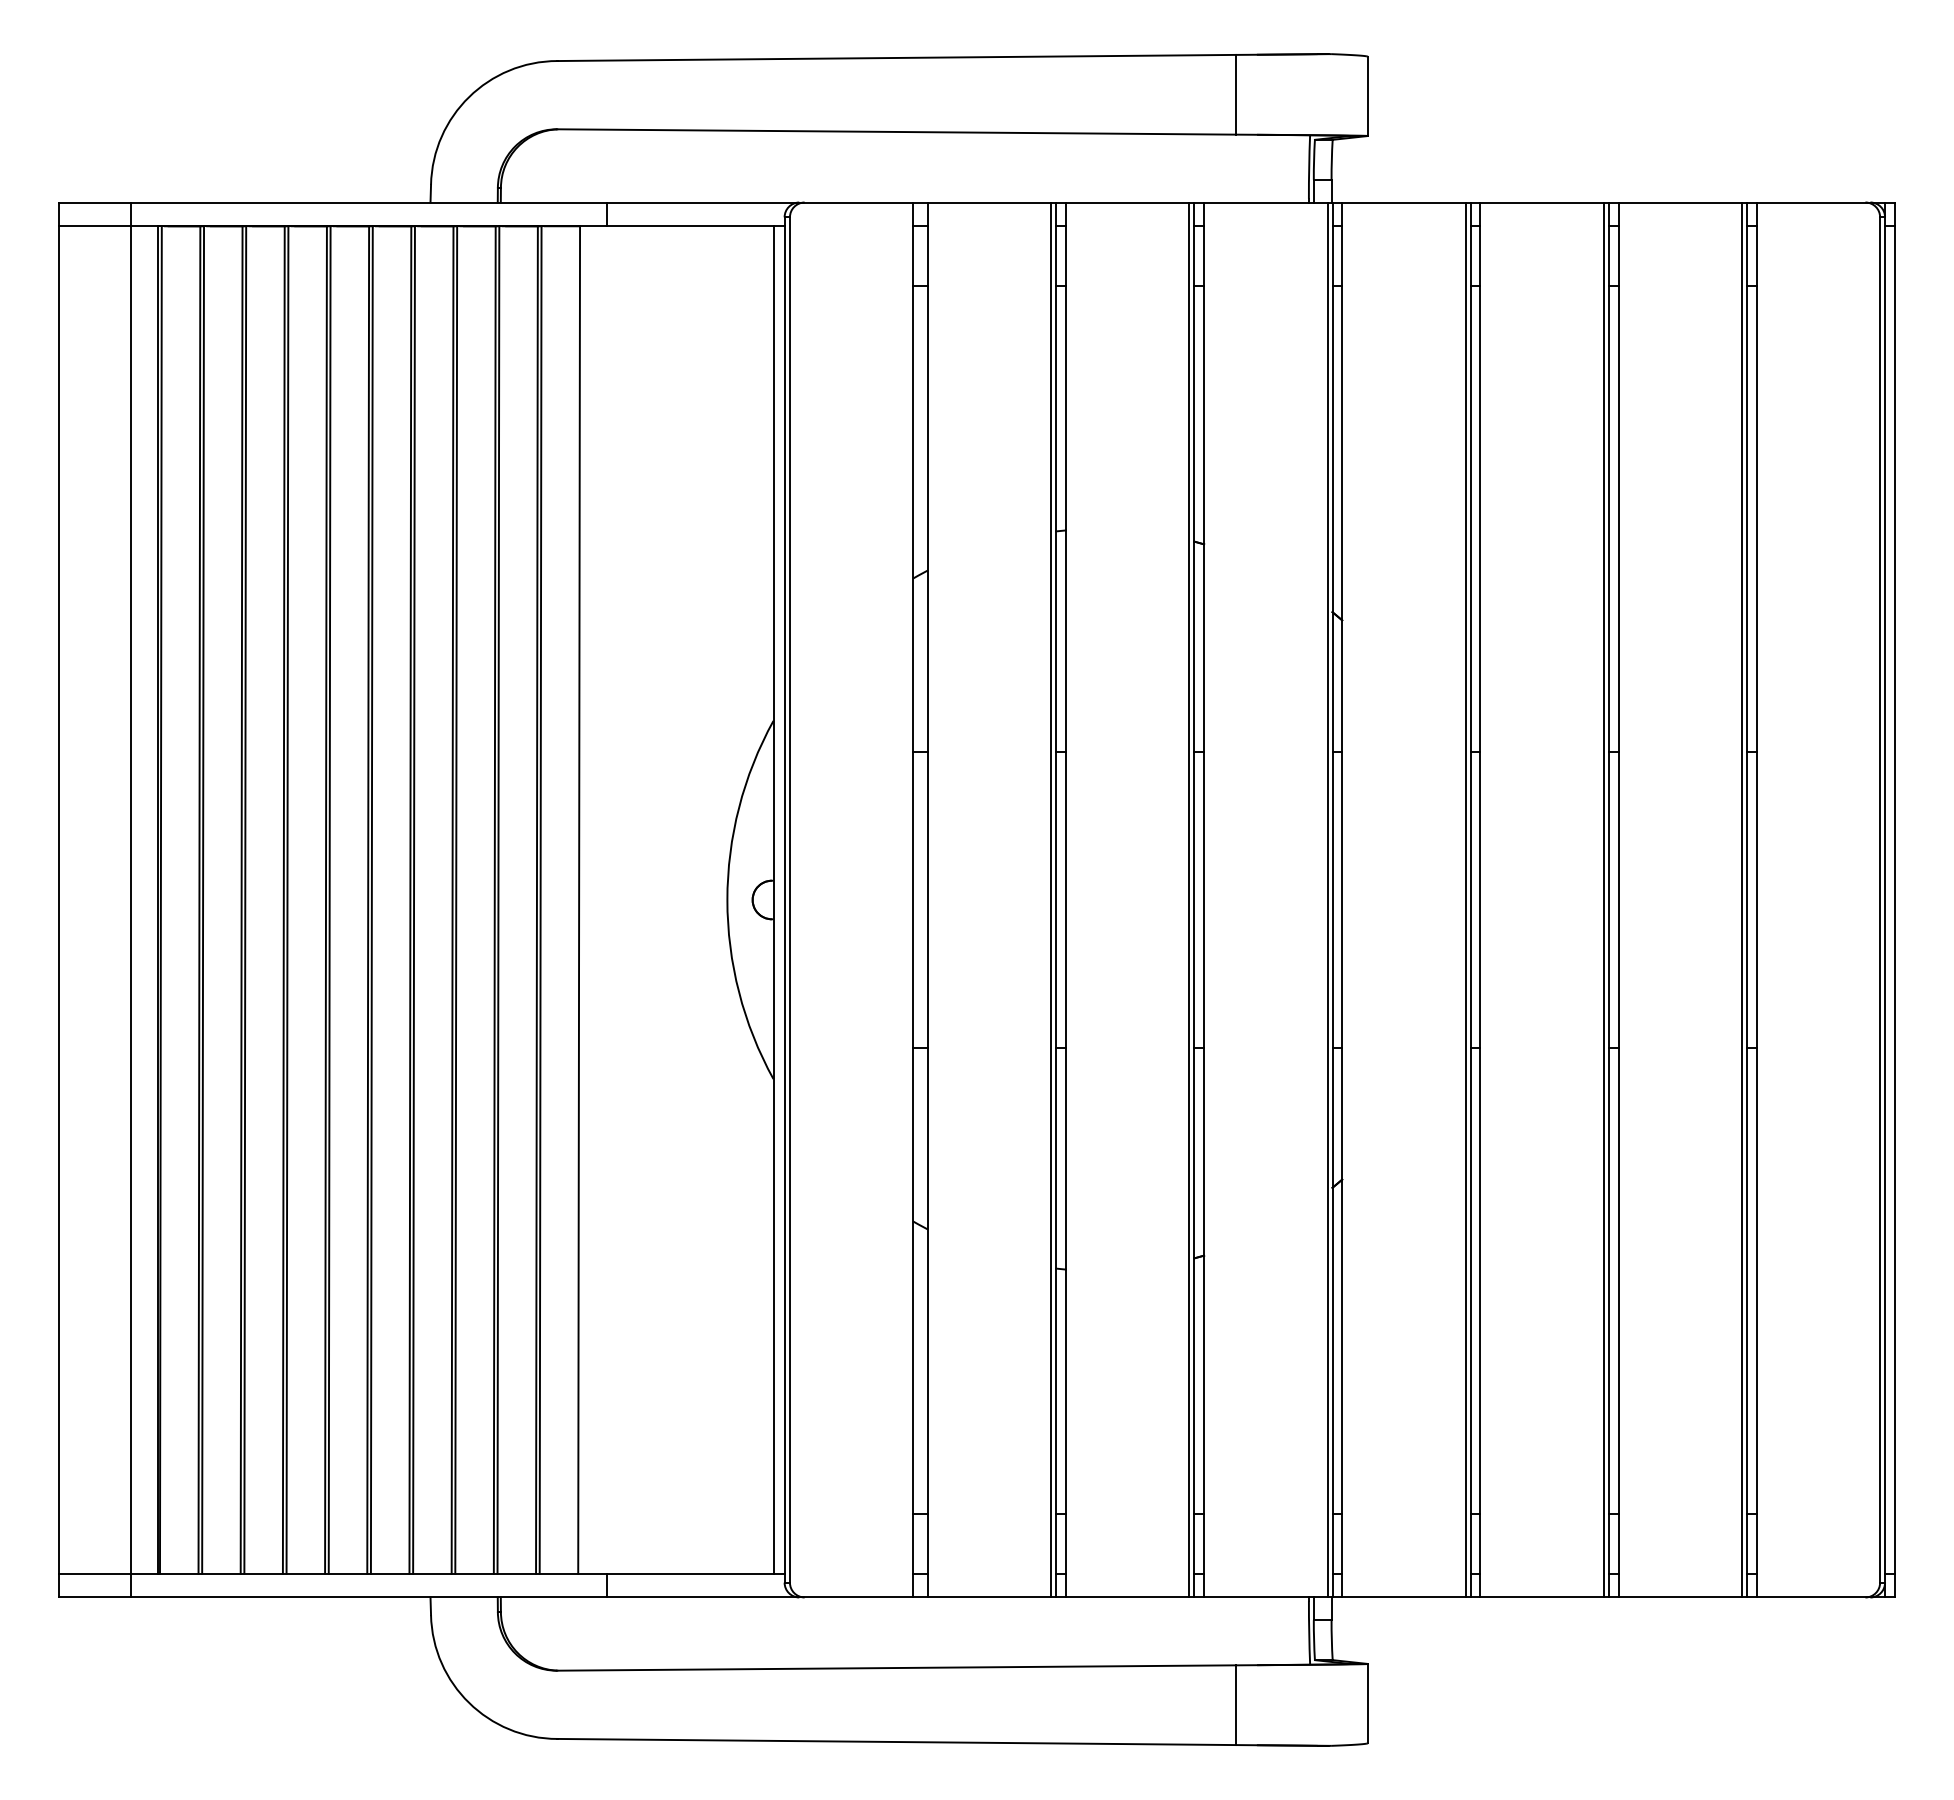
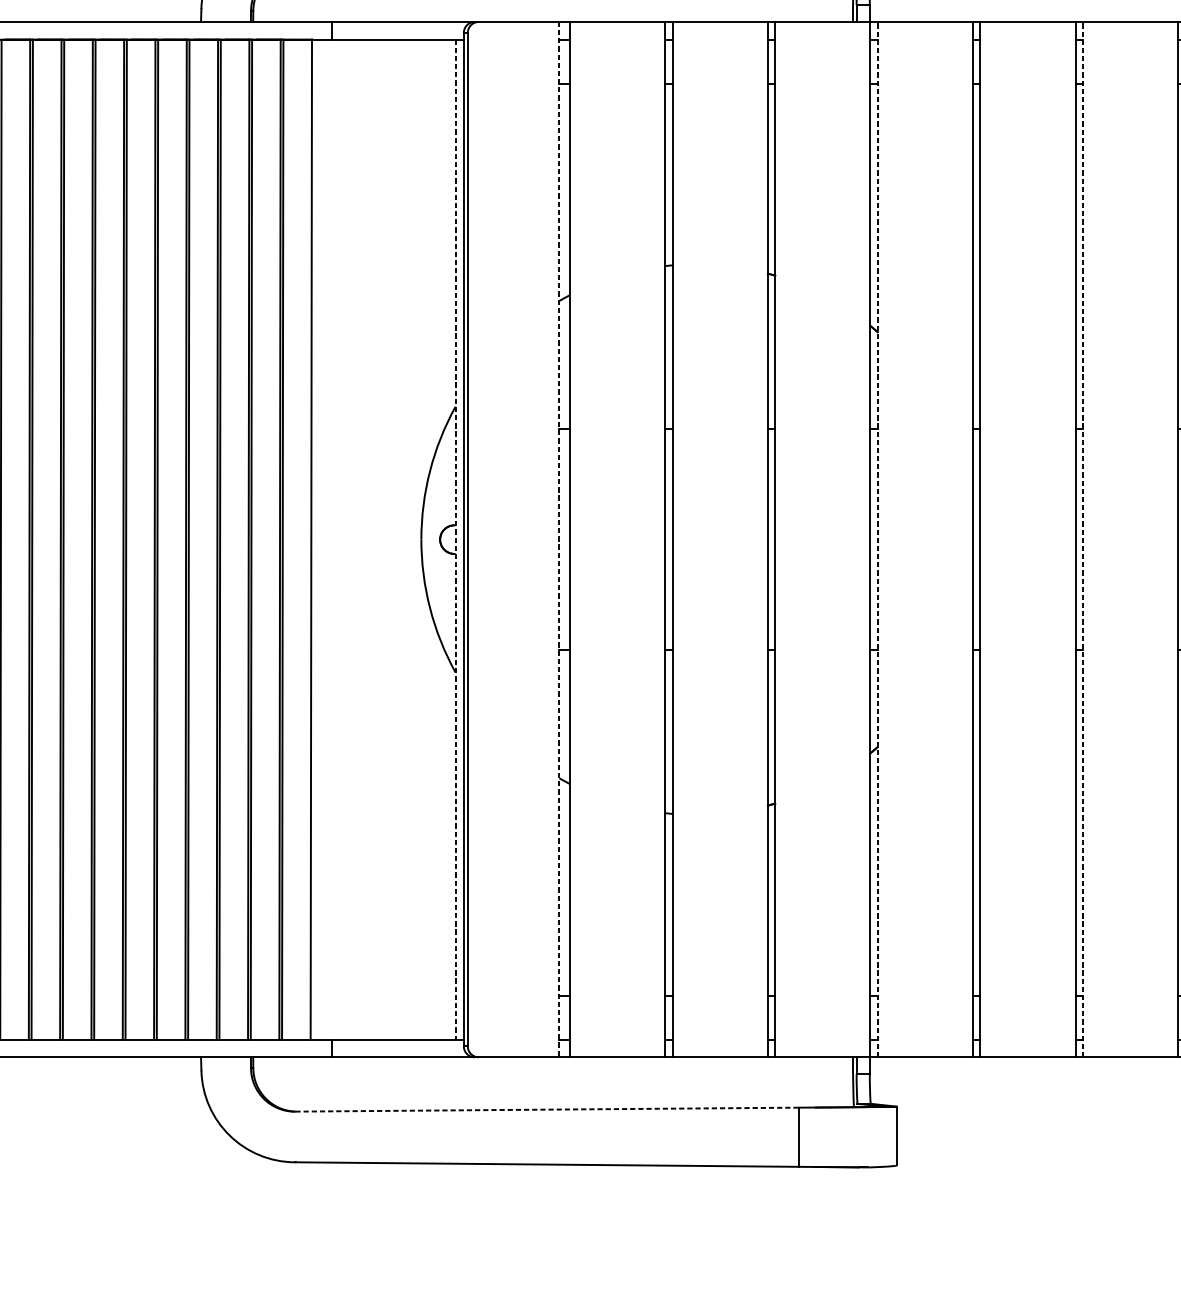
line: (1051, 899) -> (661, 539), removed
line: (1189, 899) -> (764, 539), removed
line: (1327, 899) -> (866, 539), removed
line: (1342, 899) -> (877, 539), solid -> dashed
line: (1465, 899) -> (969, 539), removed
line: (1603, 899) -> (1071, 539), removed
line: (1618, 899) -> (1082, 539), solid -> dashed
line: (1741, 899) -> (1174, 539), removed
line: (773, 900) -> (455, 540), solid -> dashed
line: (913, 900) -> (559, 540), solid -> dashed
line: (895, 1668) -> (546, 1110), solid -> dashed

